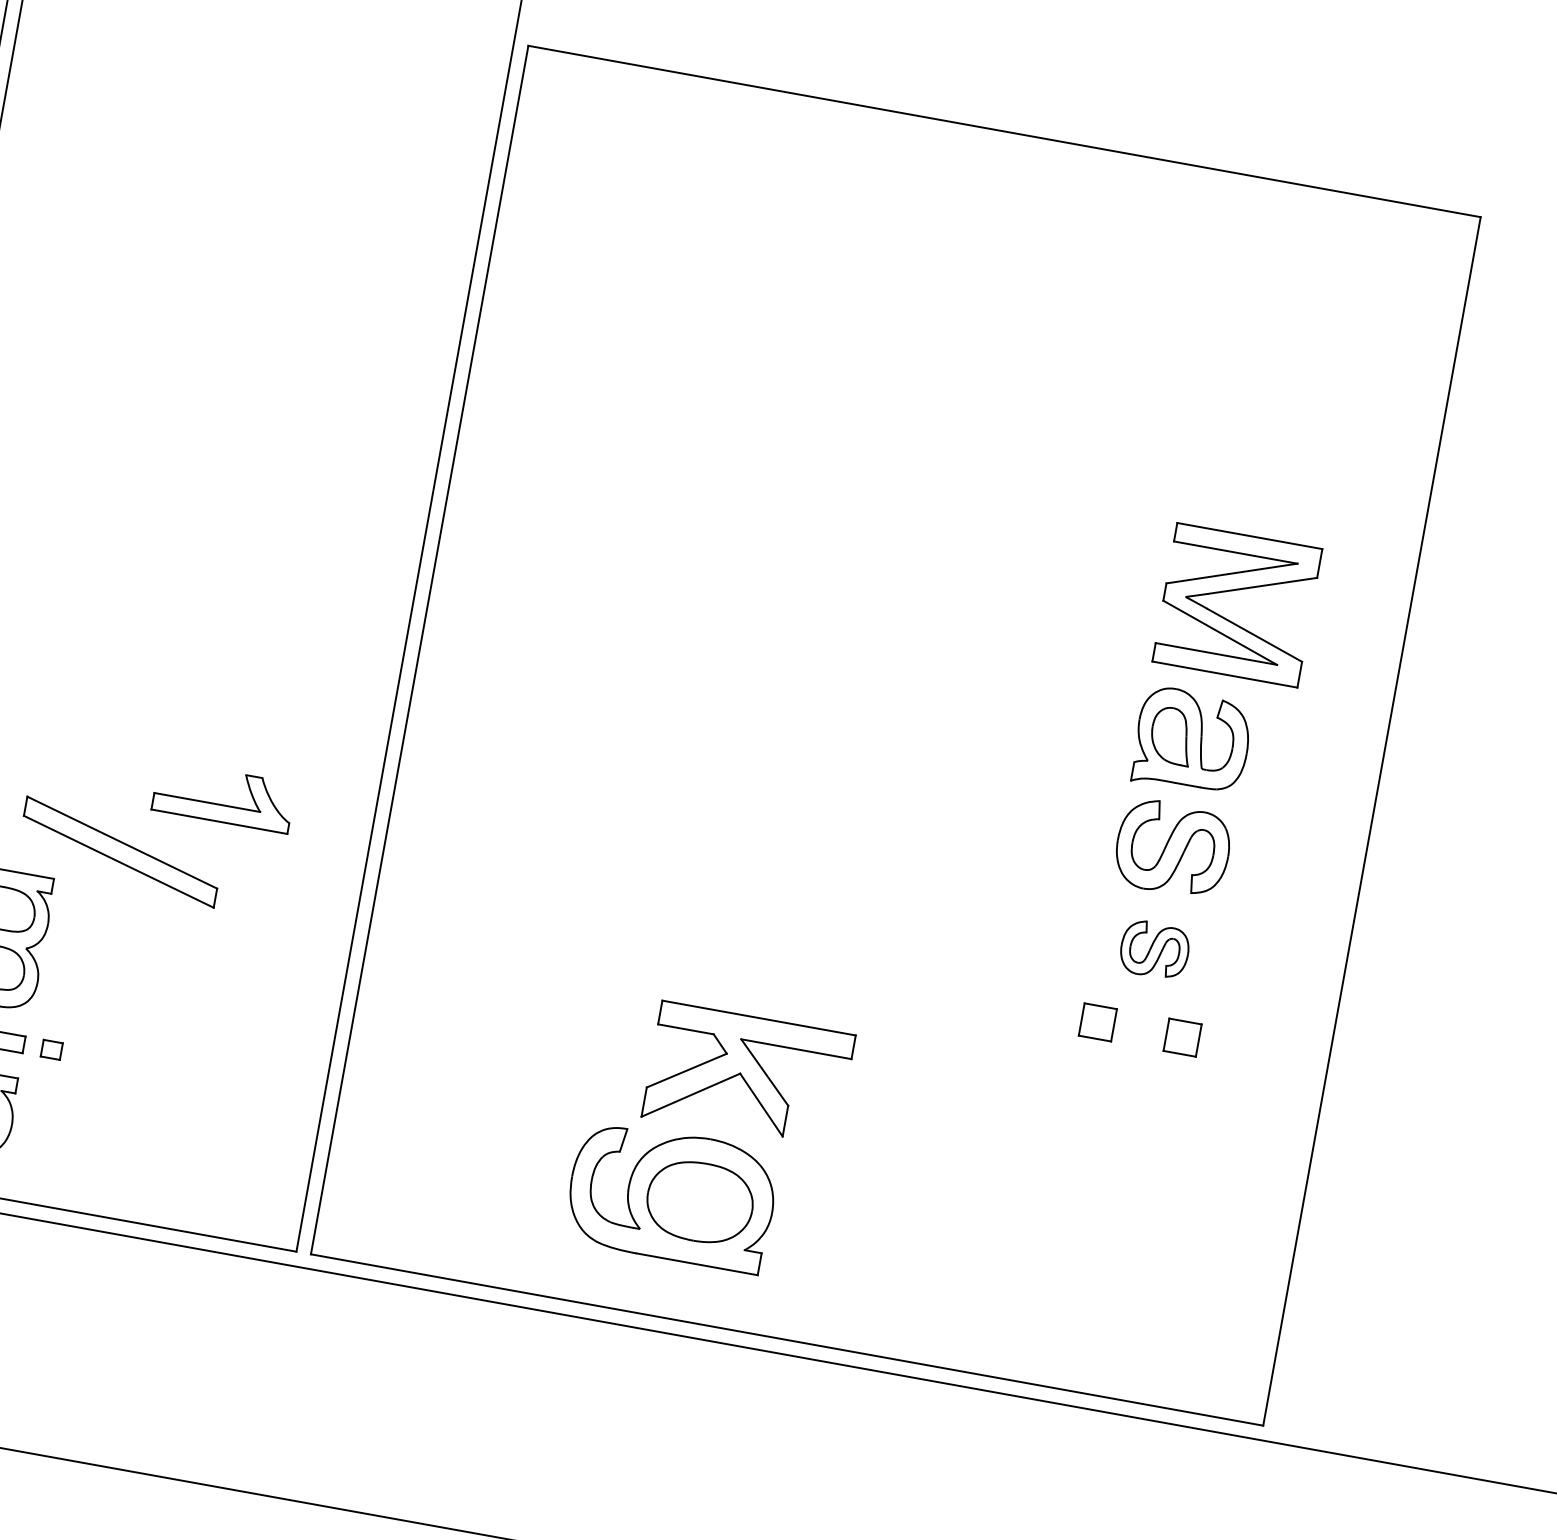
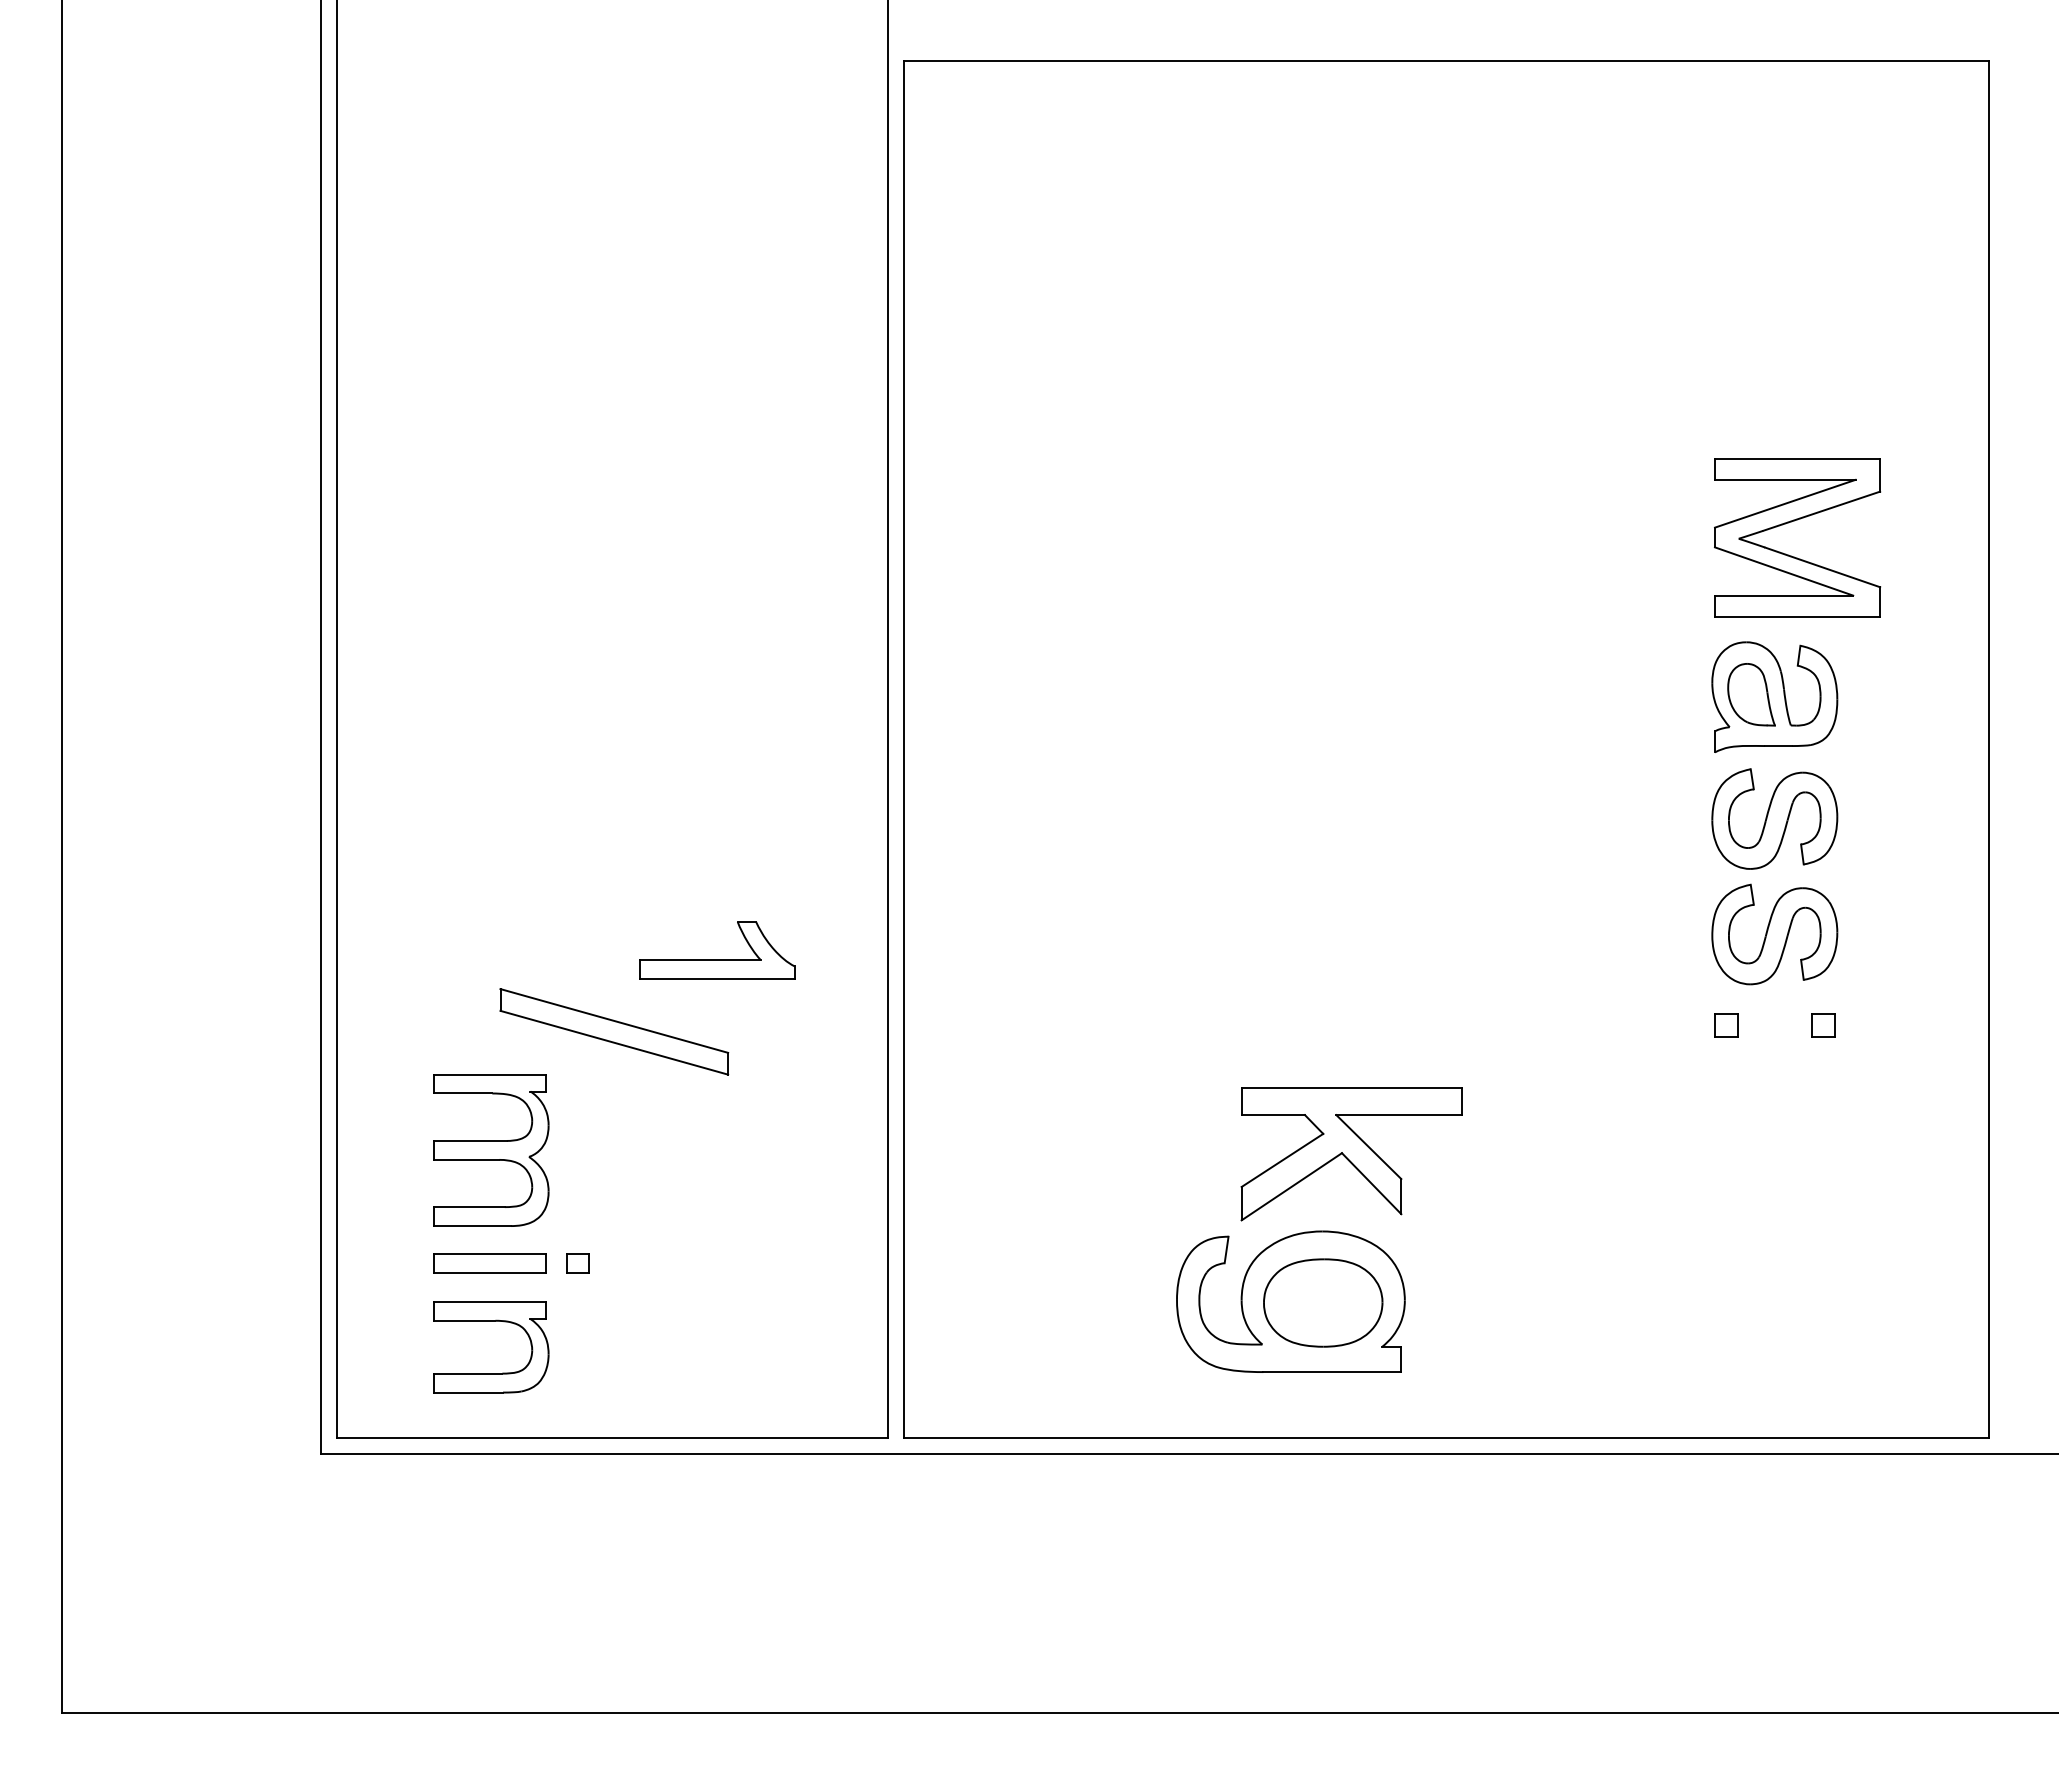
part: (1154, 949) -> (1774, 934), size x1.67
part: (1097, 1022) -> (1726, 1025), size x0.62
part: (1183, 1037) -> (1823, 1025), size x0.62

